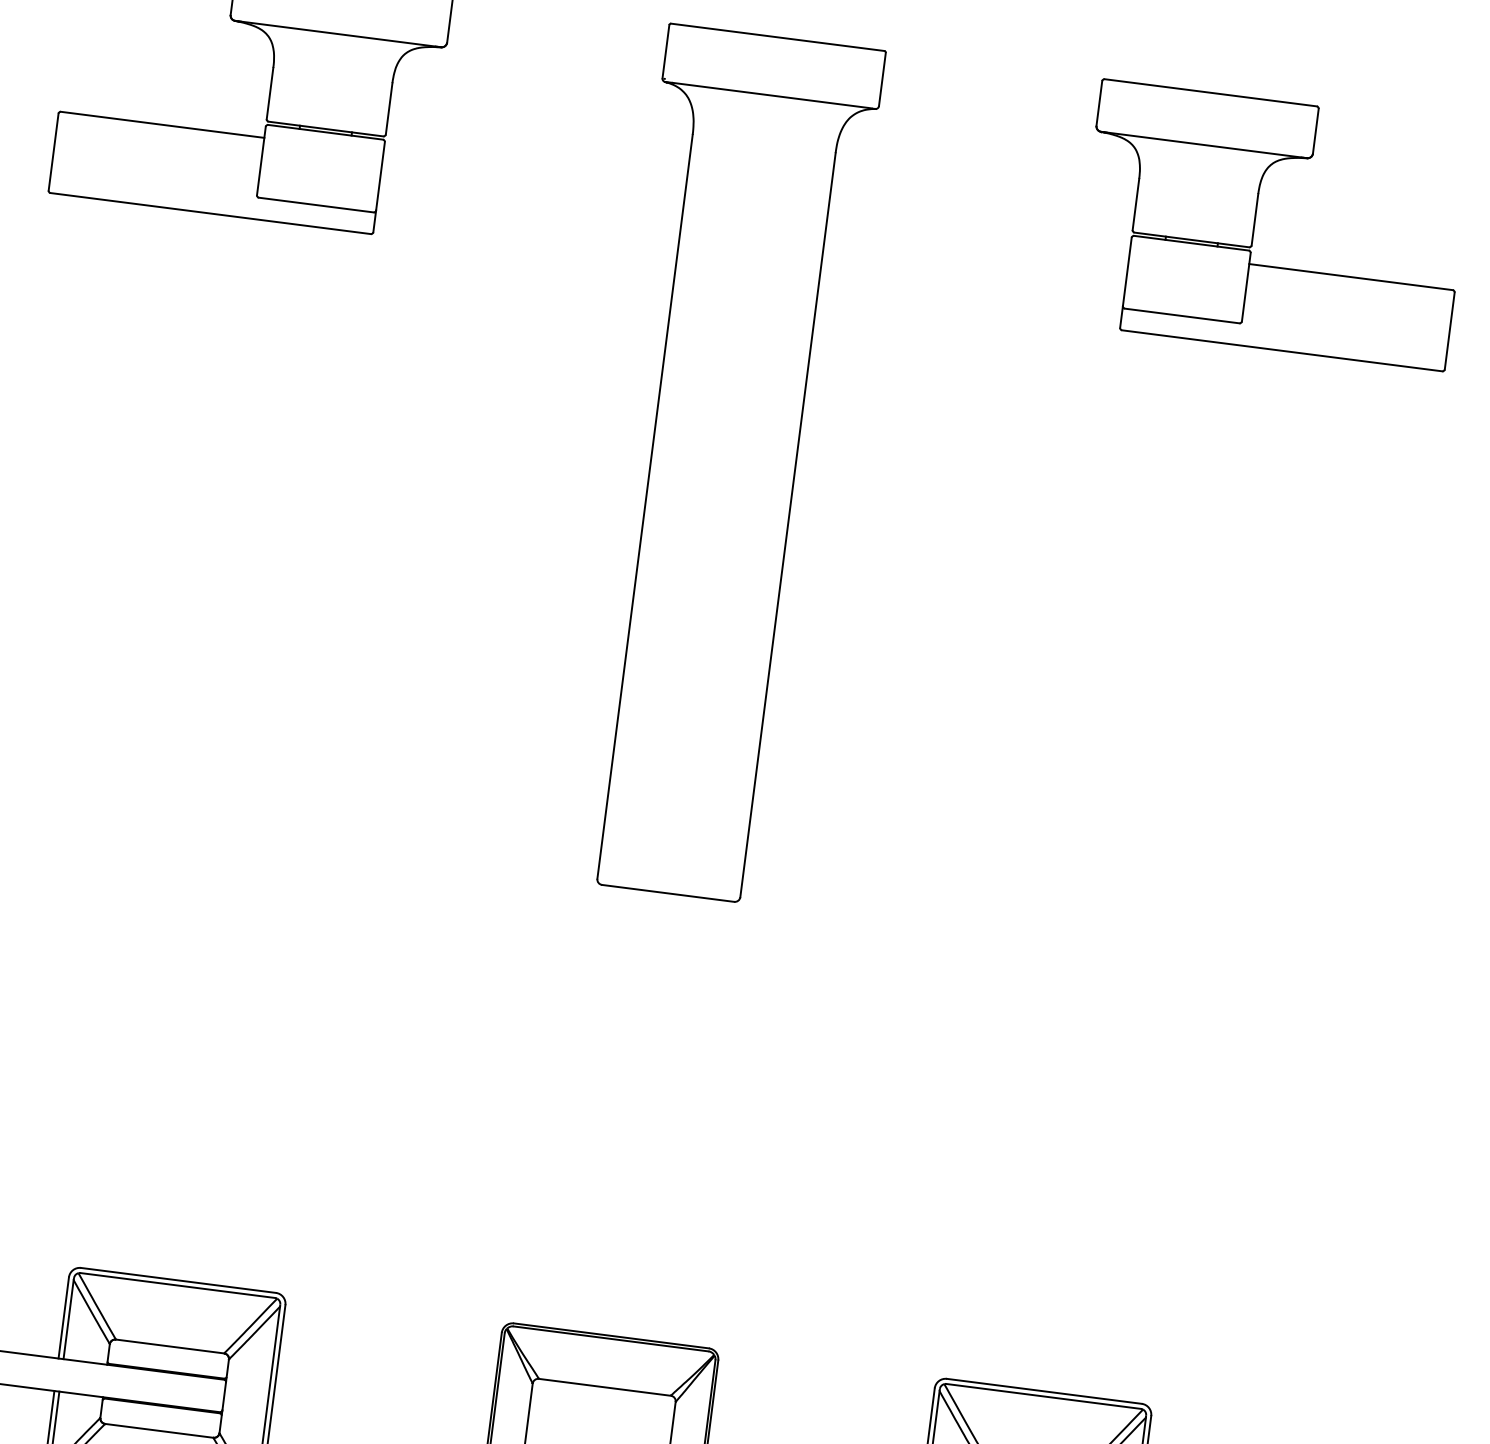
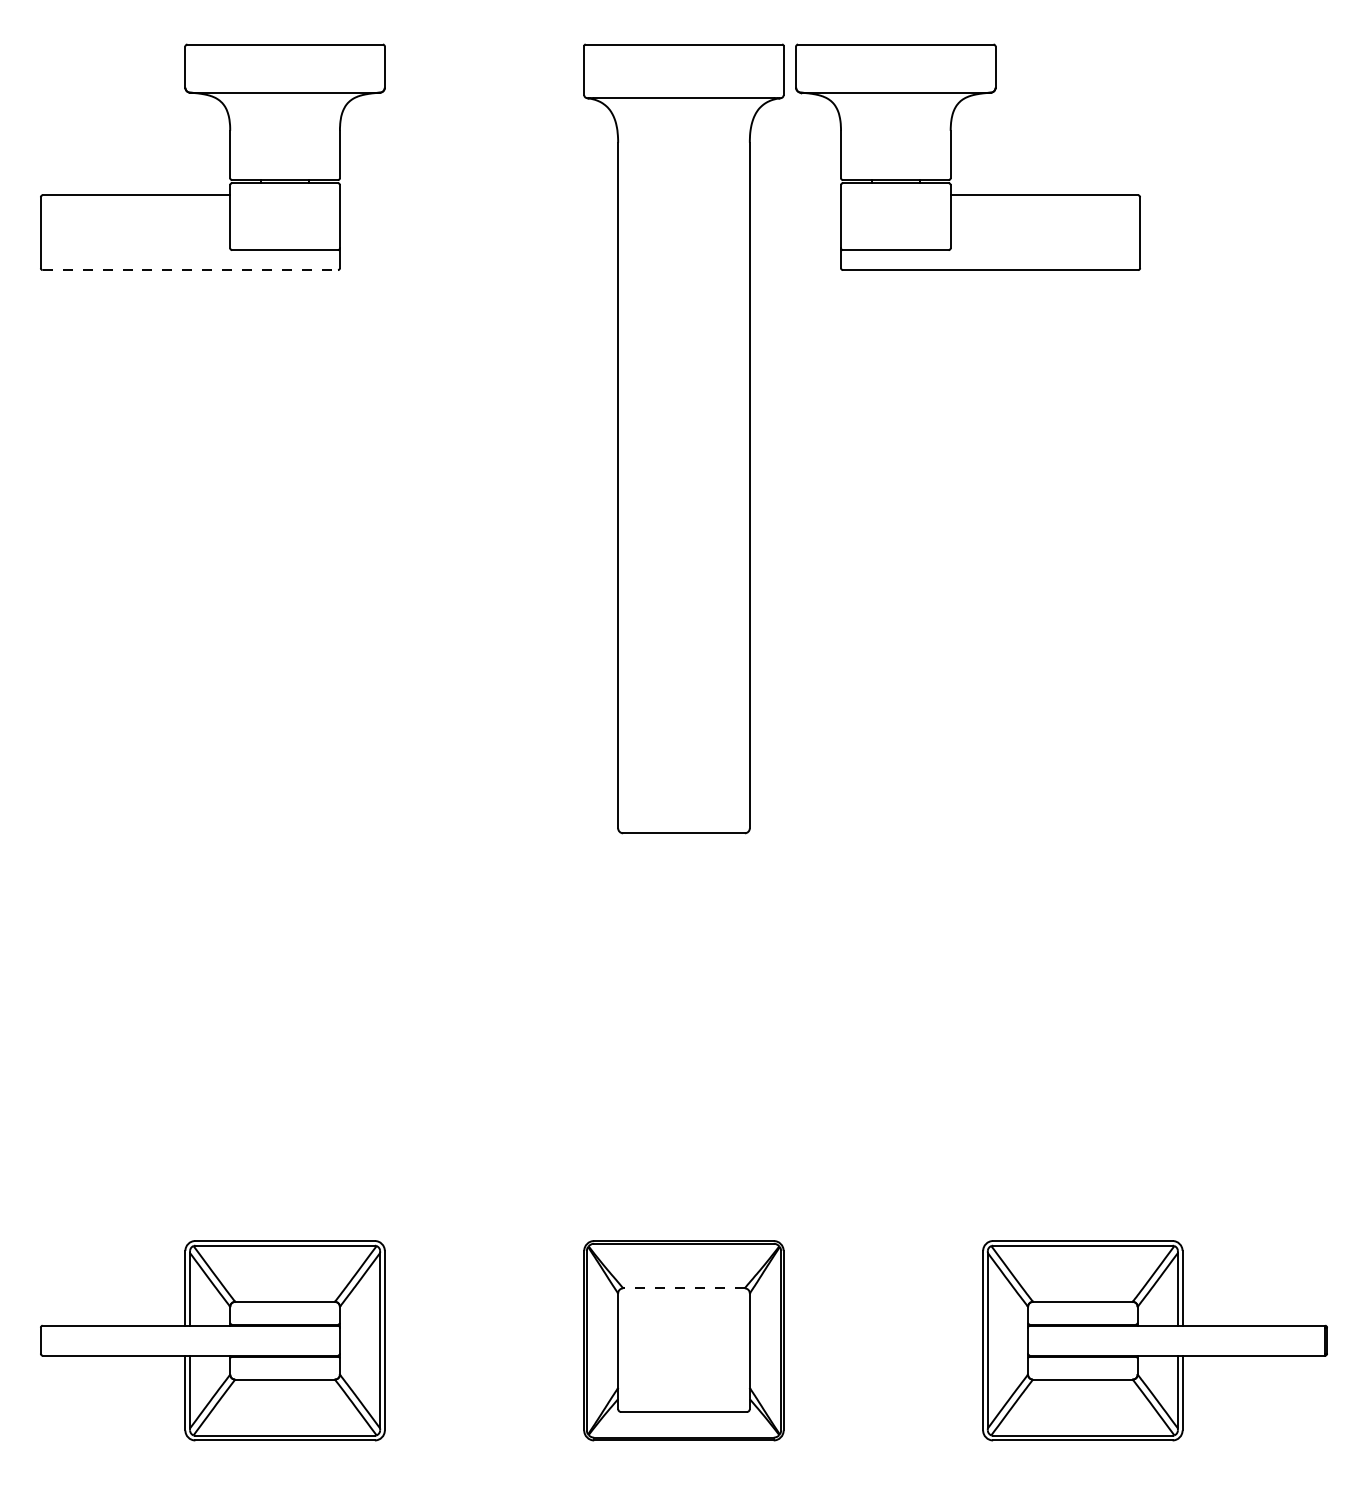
line: (210, 213) -> (190, 270), solid -> dashed
part: (1255, 222) -> (951, 156), moved
line: (605, 1387) -> (684, 1288), solid -> dashed

